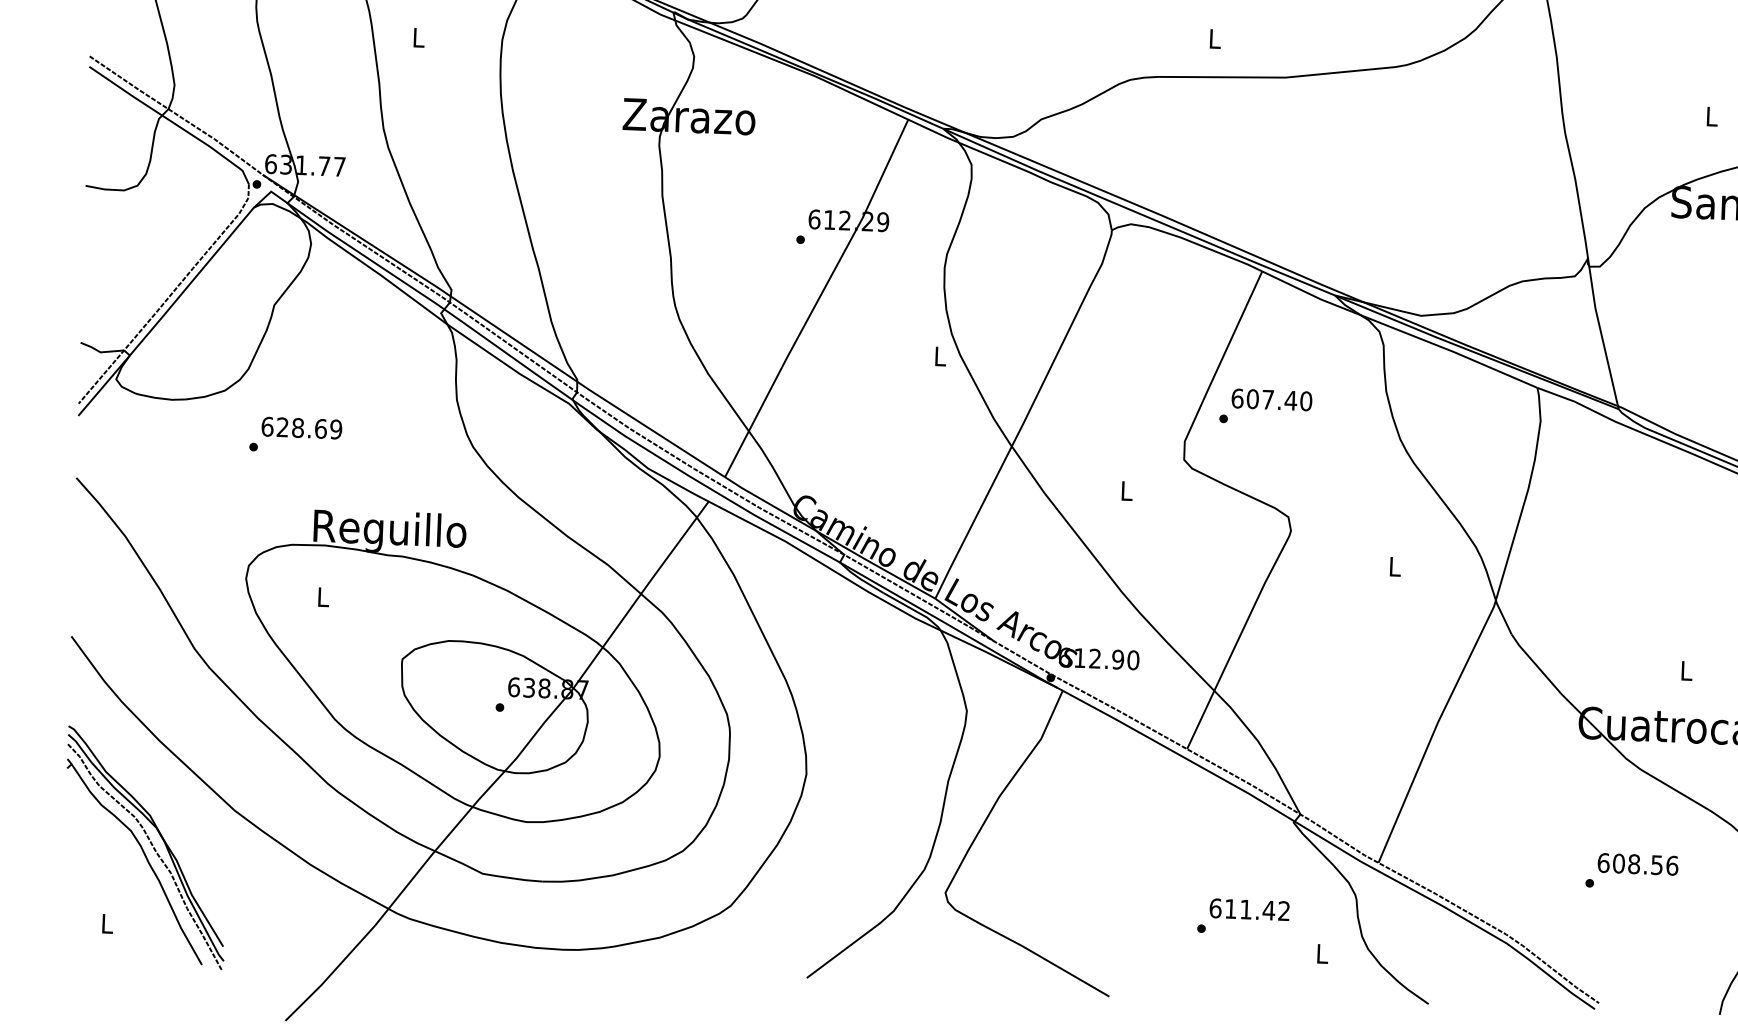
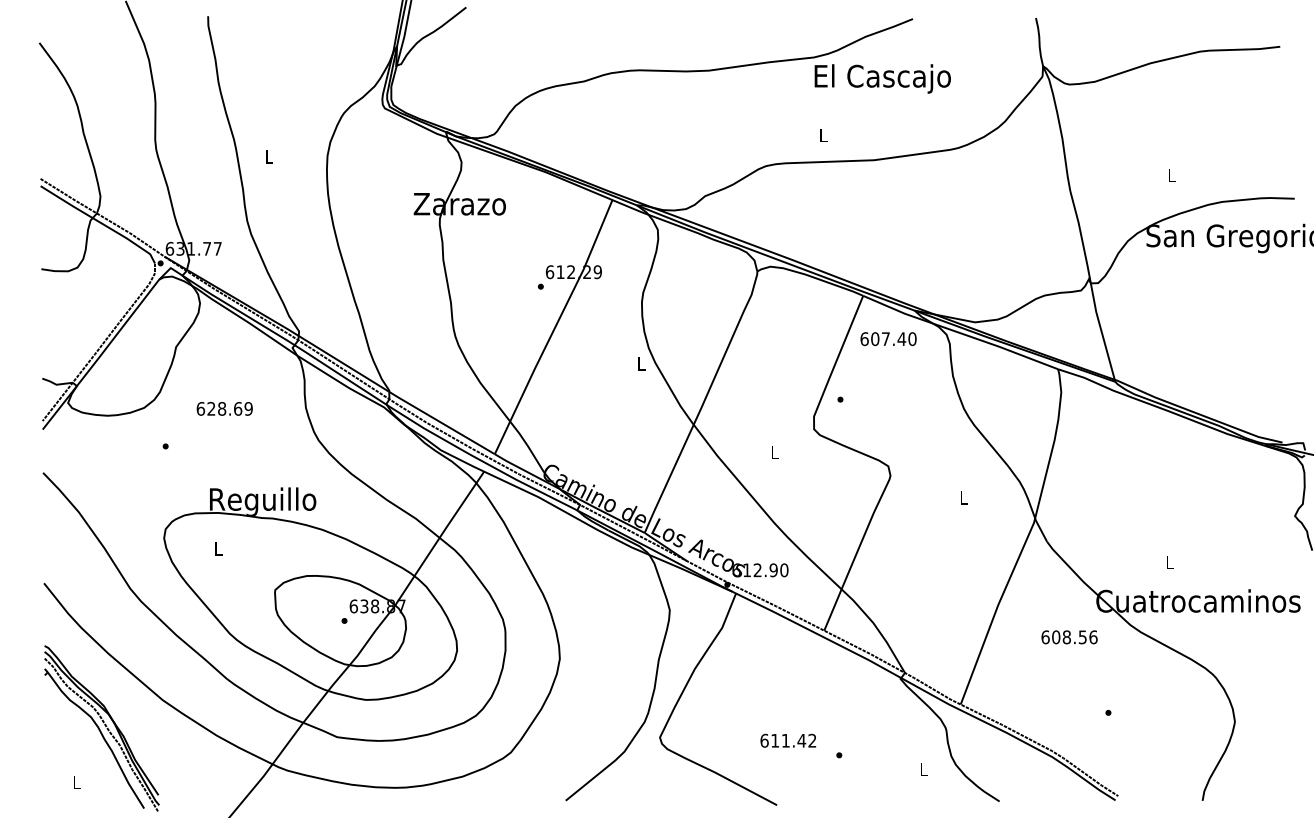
text: (1271, 400) -> (888, 339), moved
text: (301, 427) -> (224, 408), moved
text: (1637, 864) -> (1069, 637), moved
text: (1249, 909) -> (788, 740), moved

